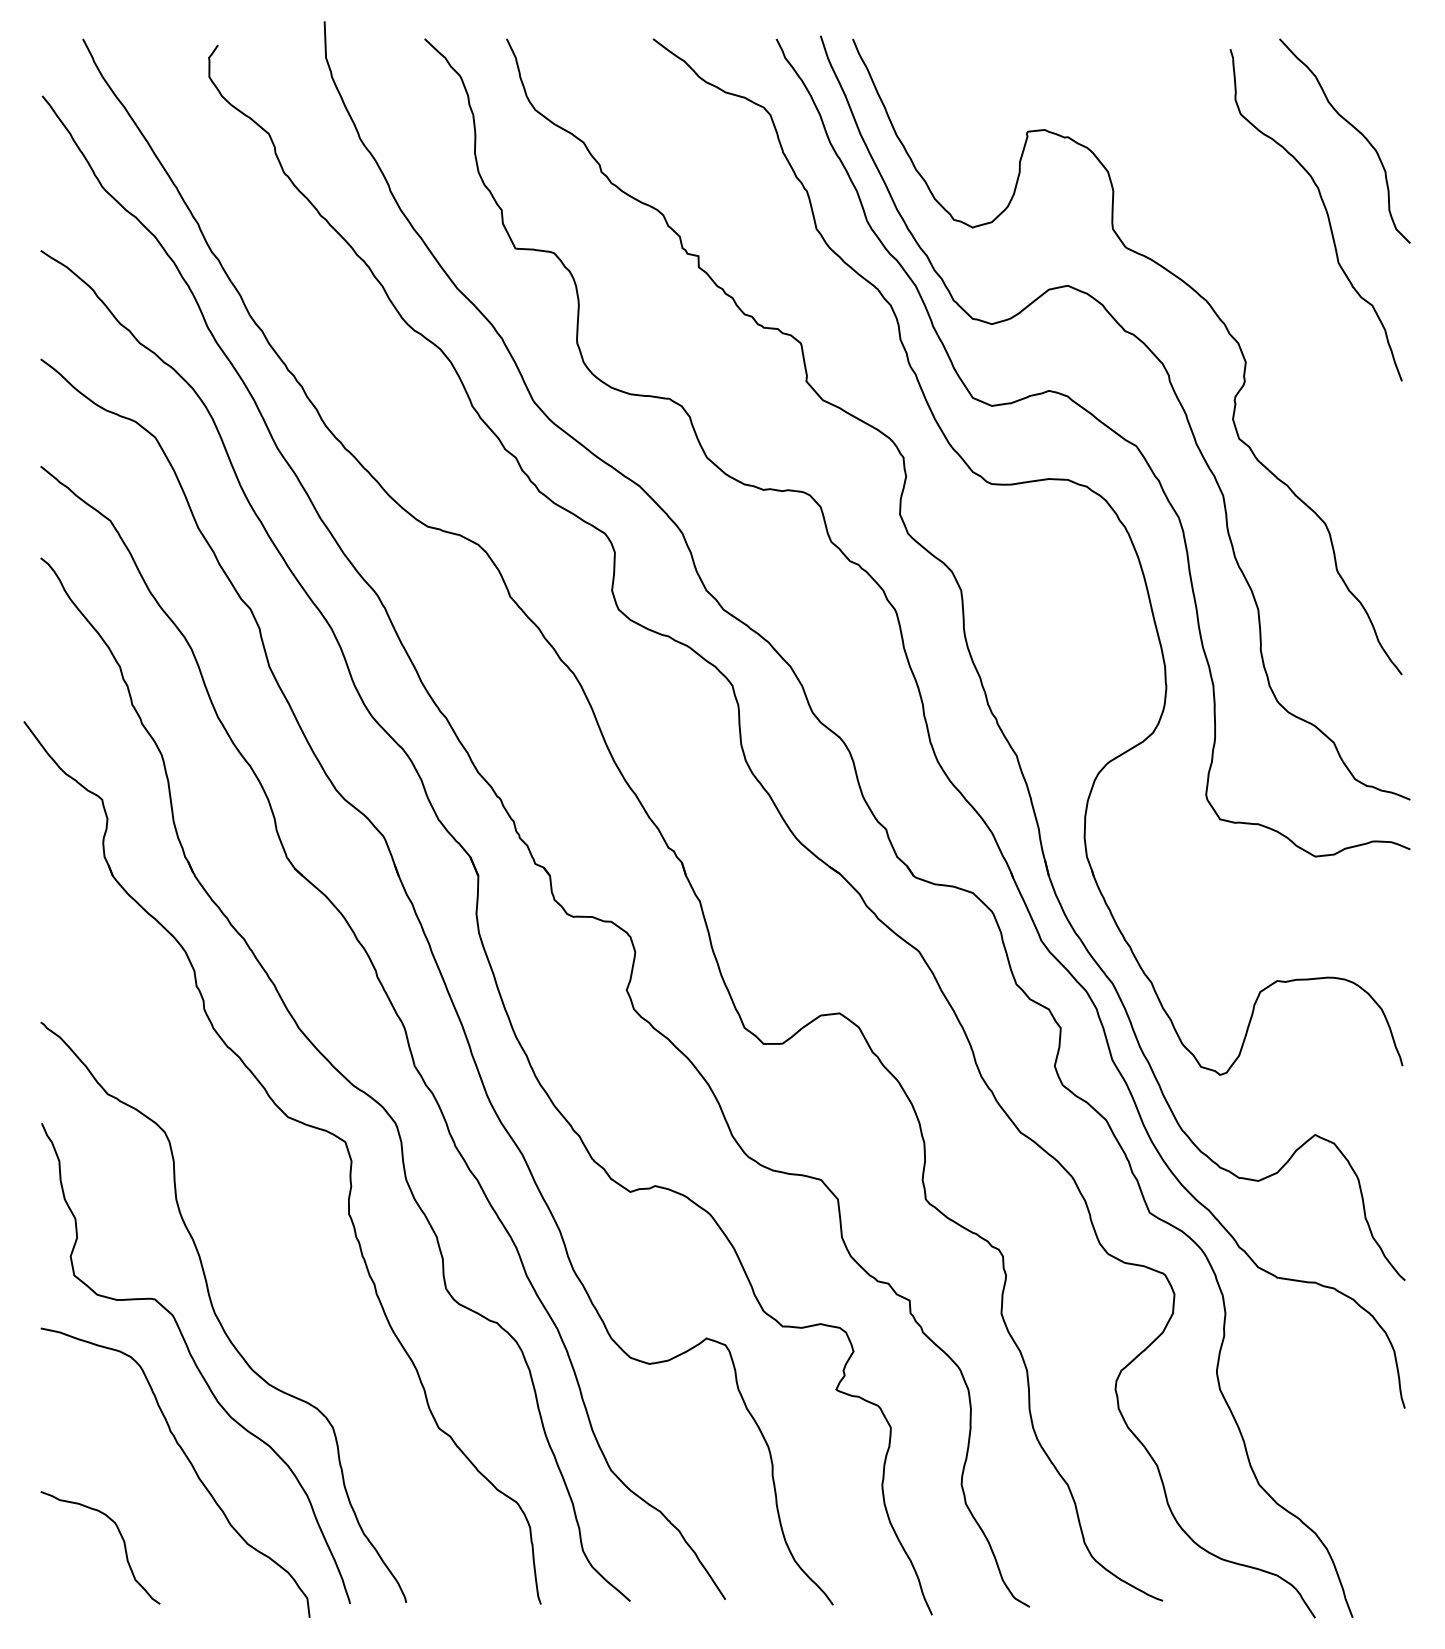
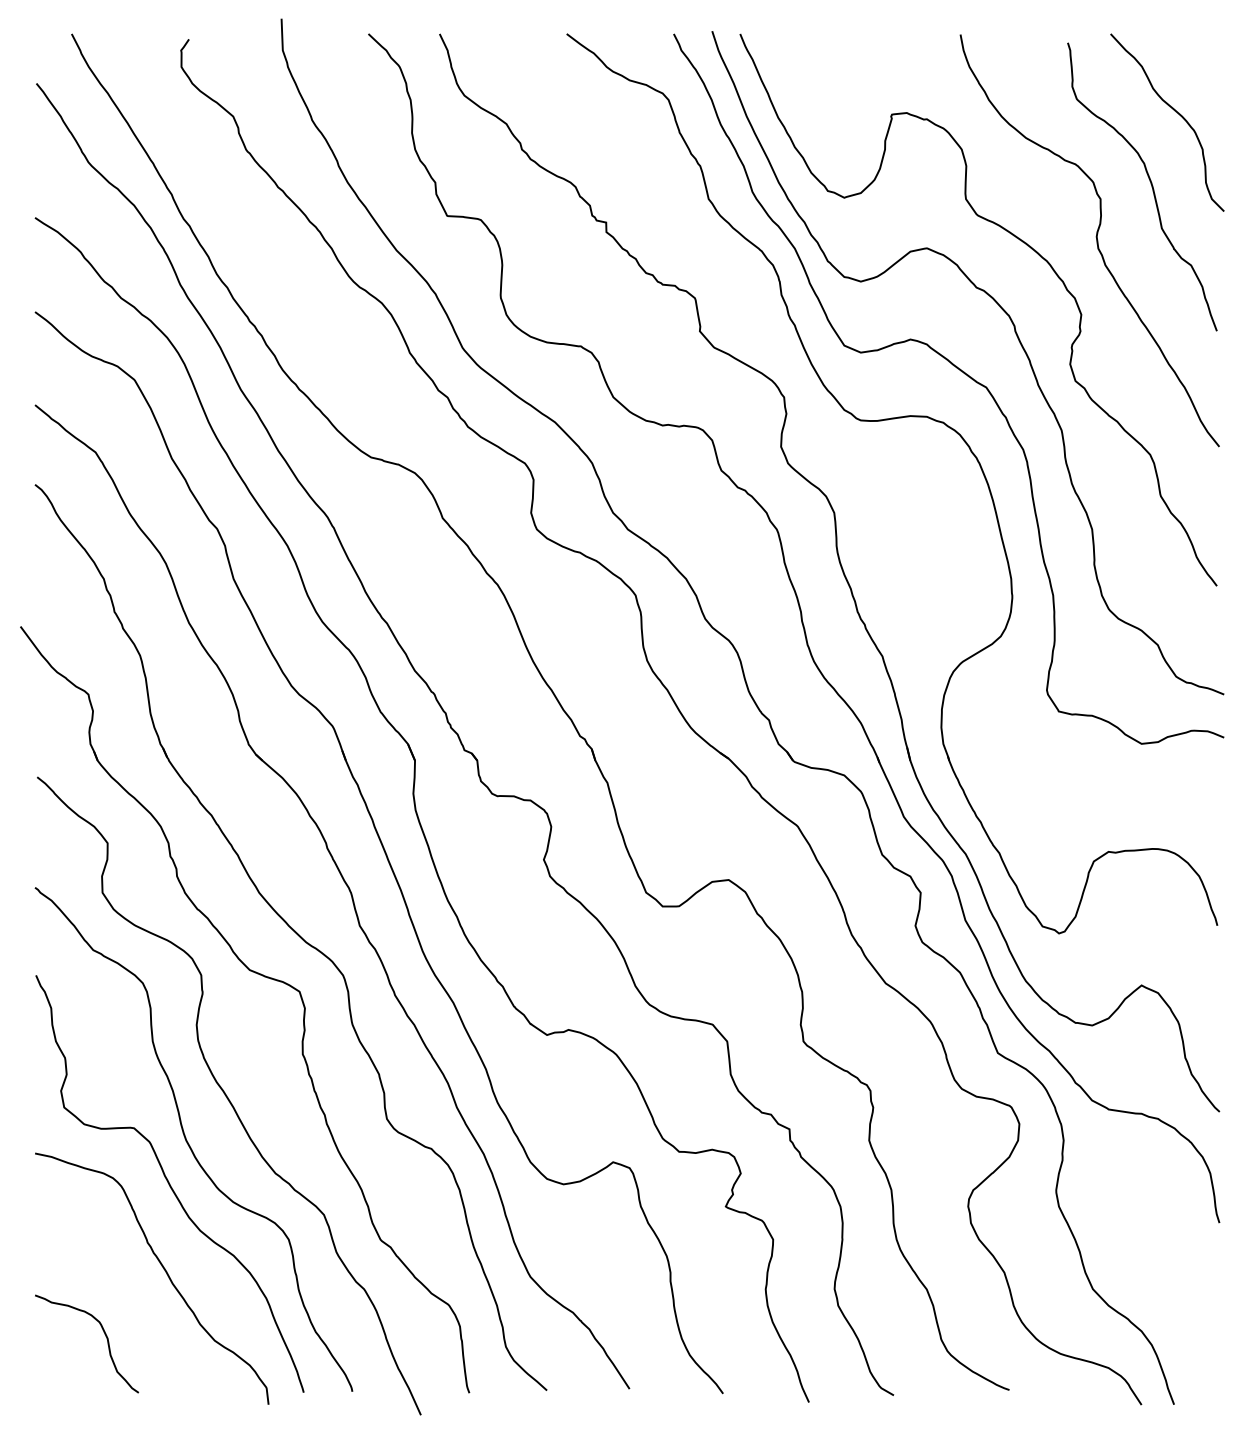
curve: (1262, 274) -> (1095, 238), added
curve: (262, 1262) -> (227, 1096), added

